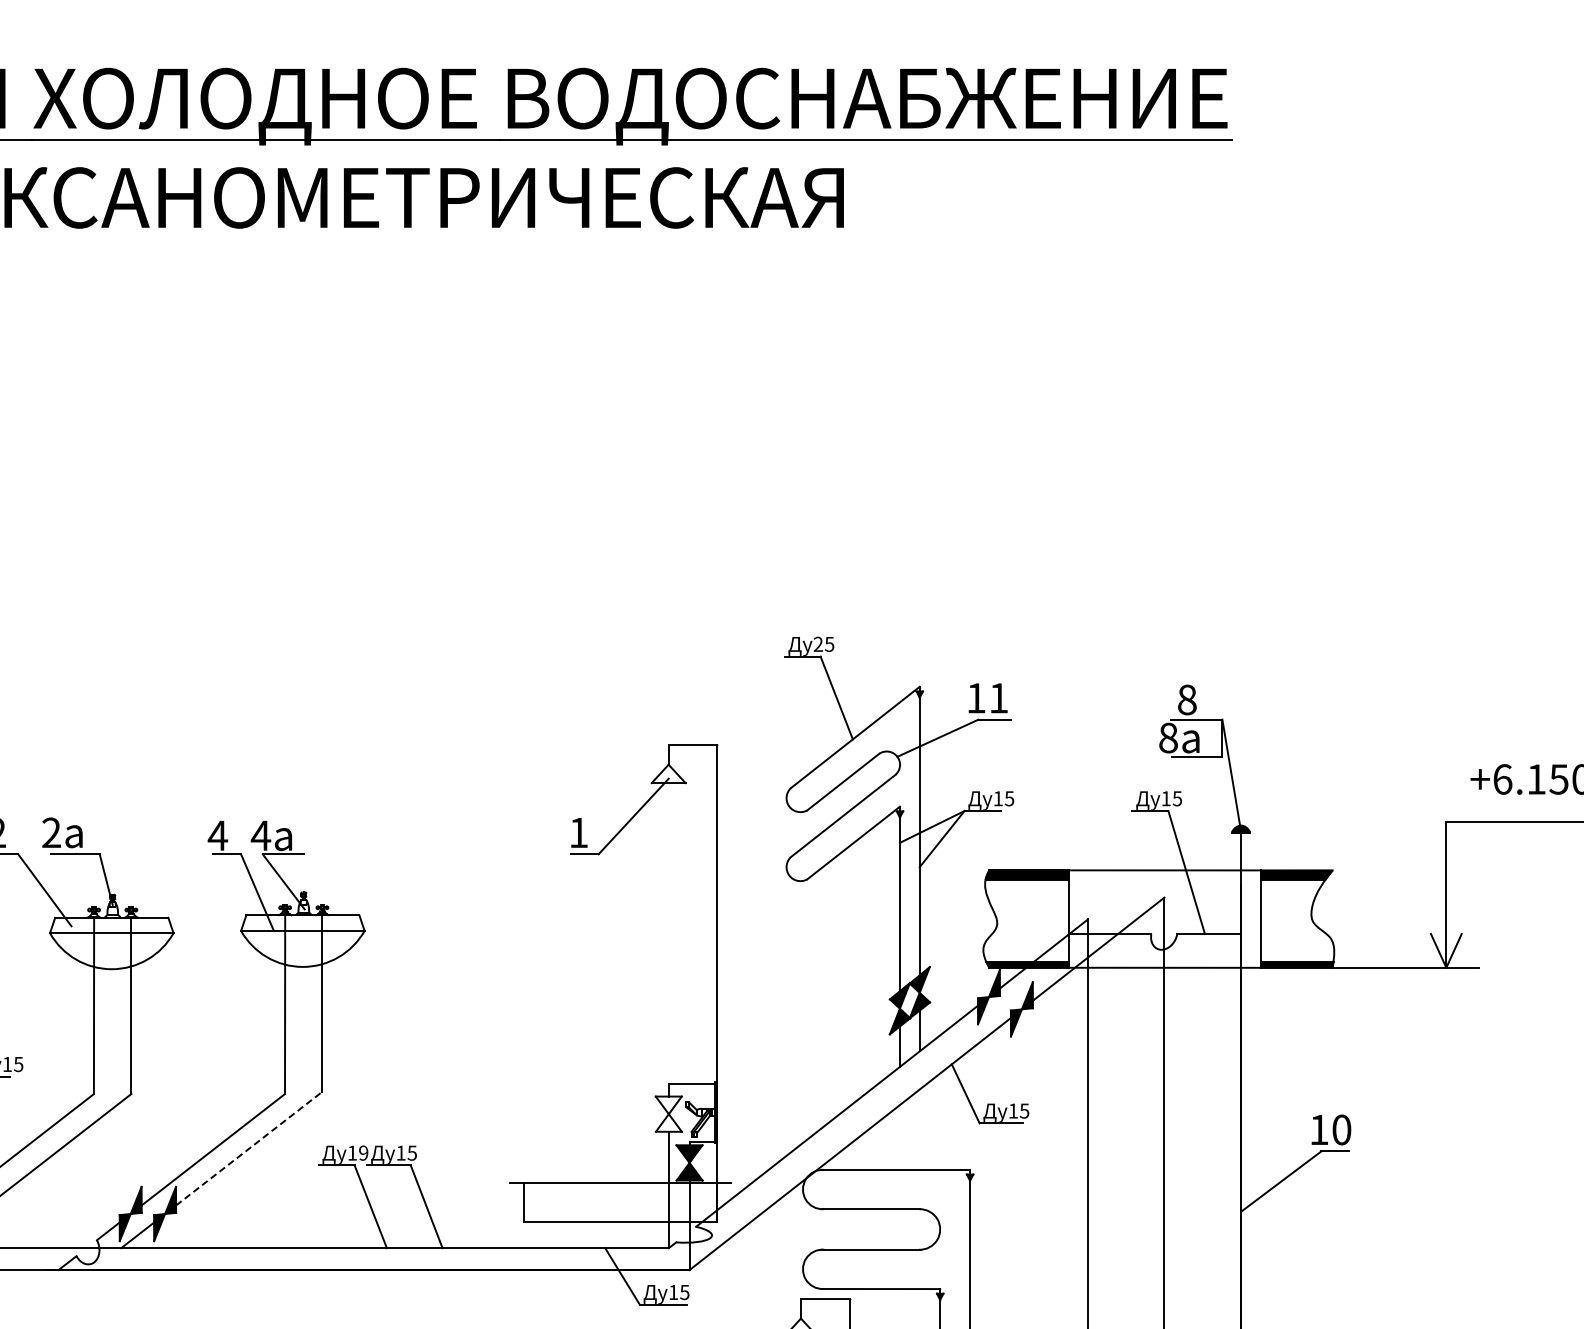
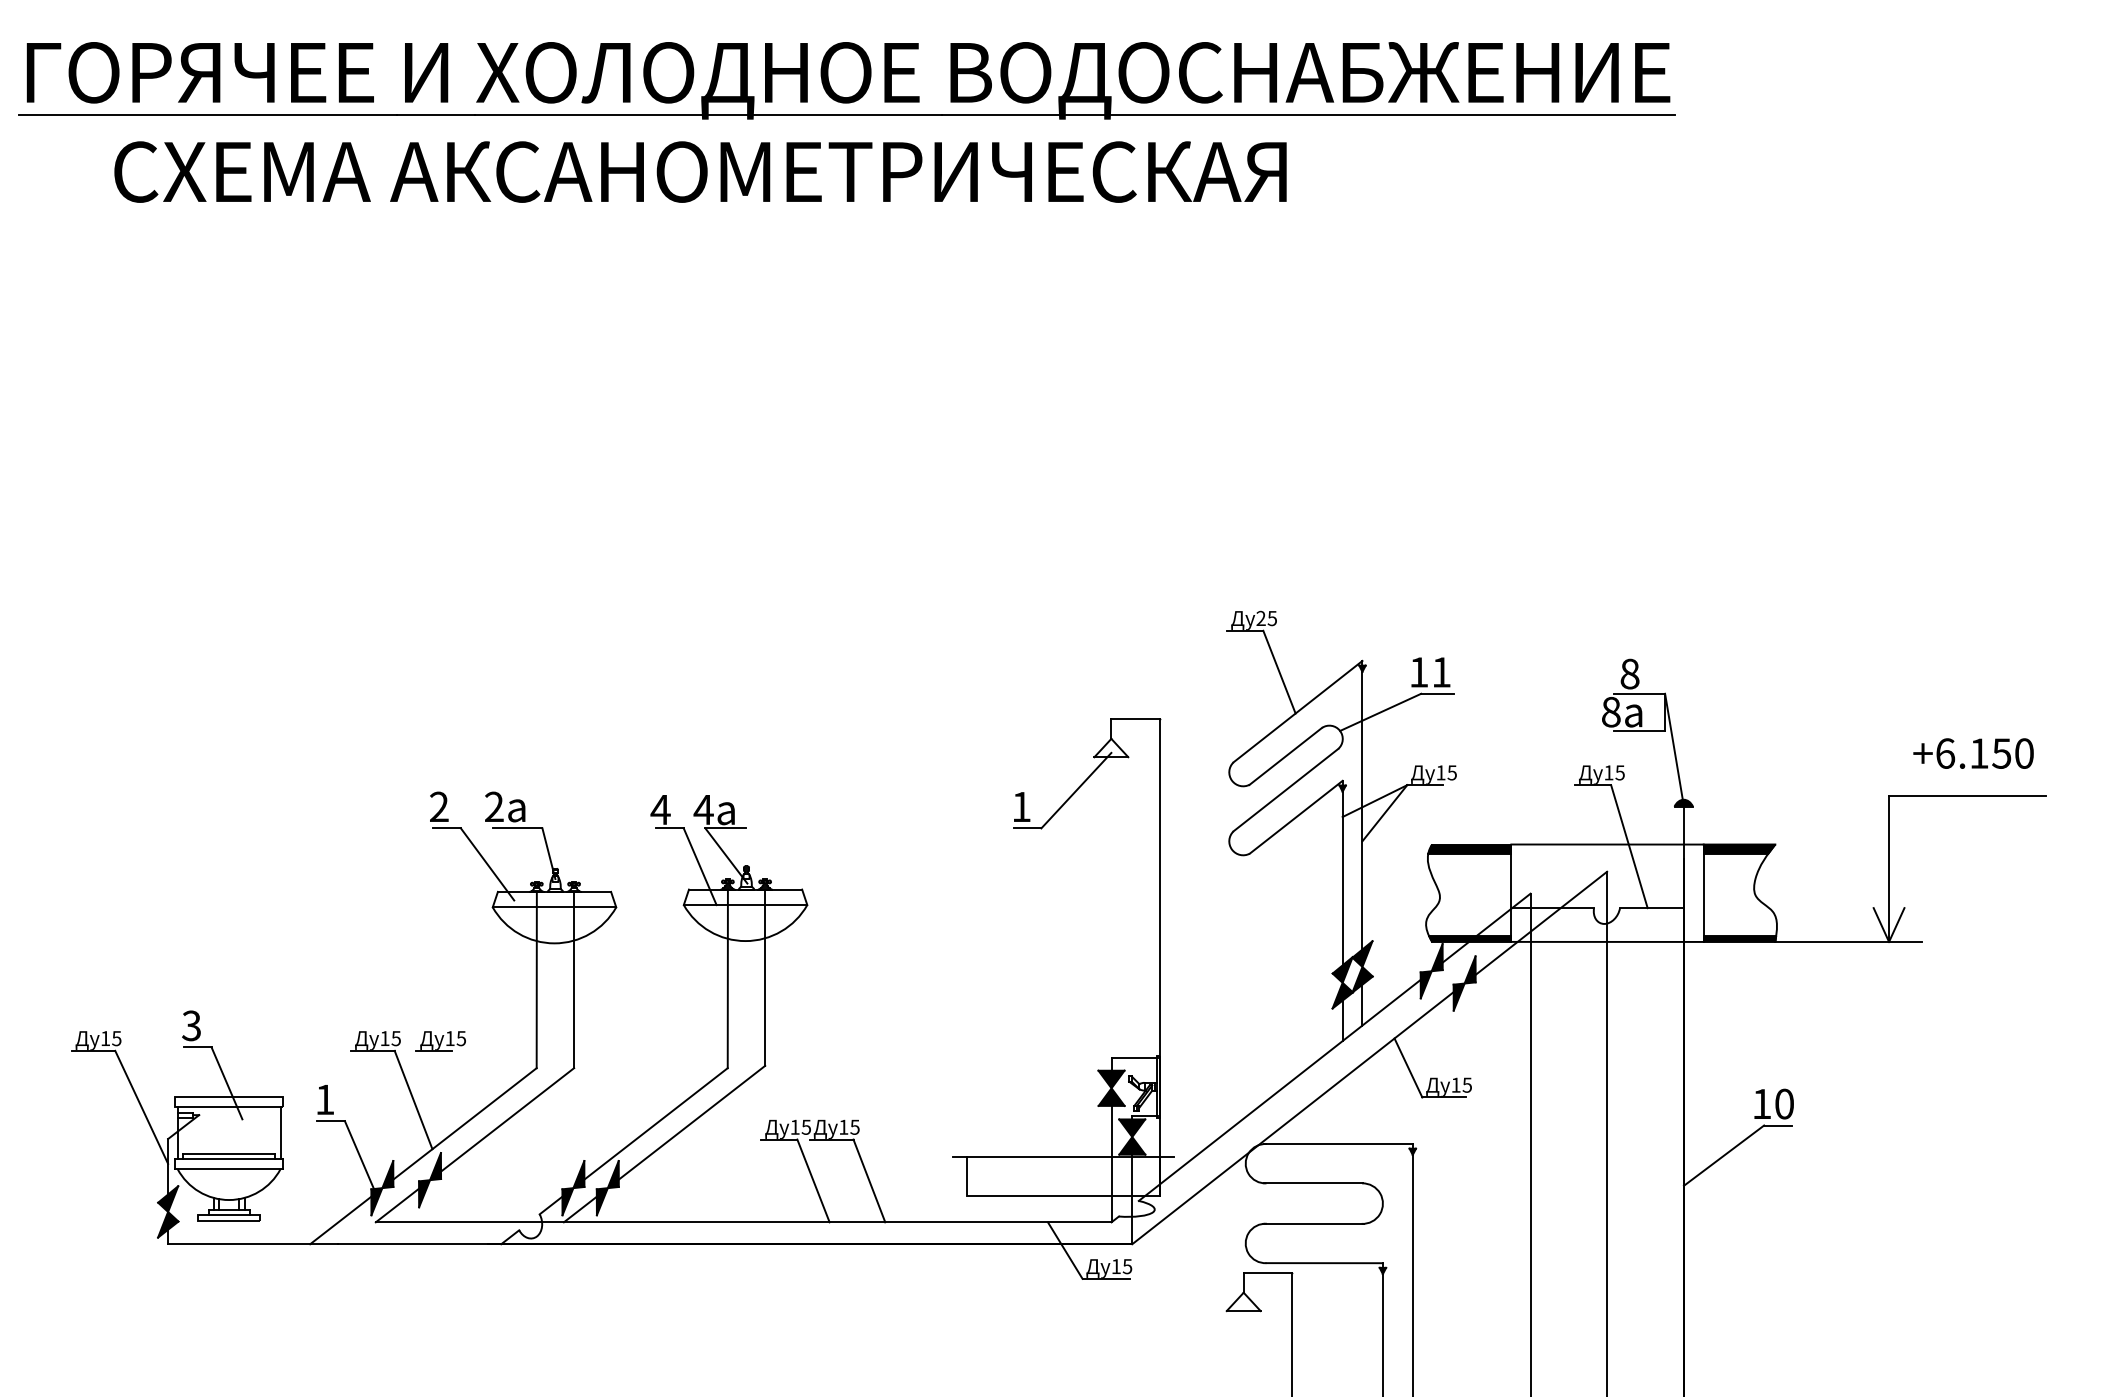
fill: (668, 1113) -> (1111, 1087), added
line: (249, 1148) -> (692, 1122), dashed -> solid
text: (362, 1152) -> (805, 1126), 19 -> 15

